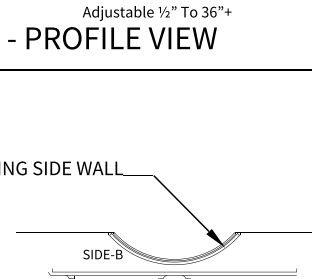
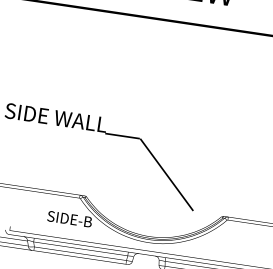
fill: (215, 237) -> (199, 218), removed

